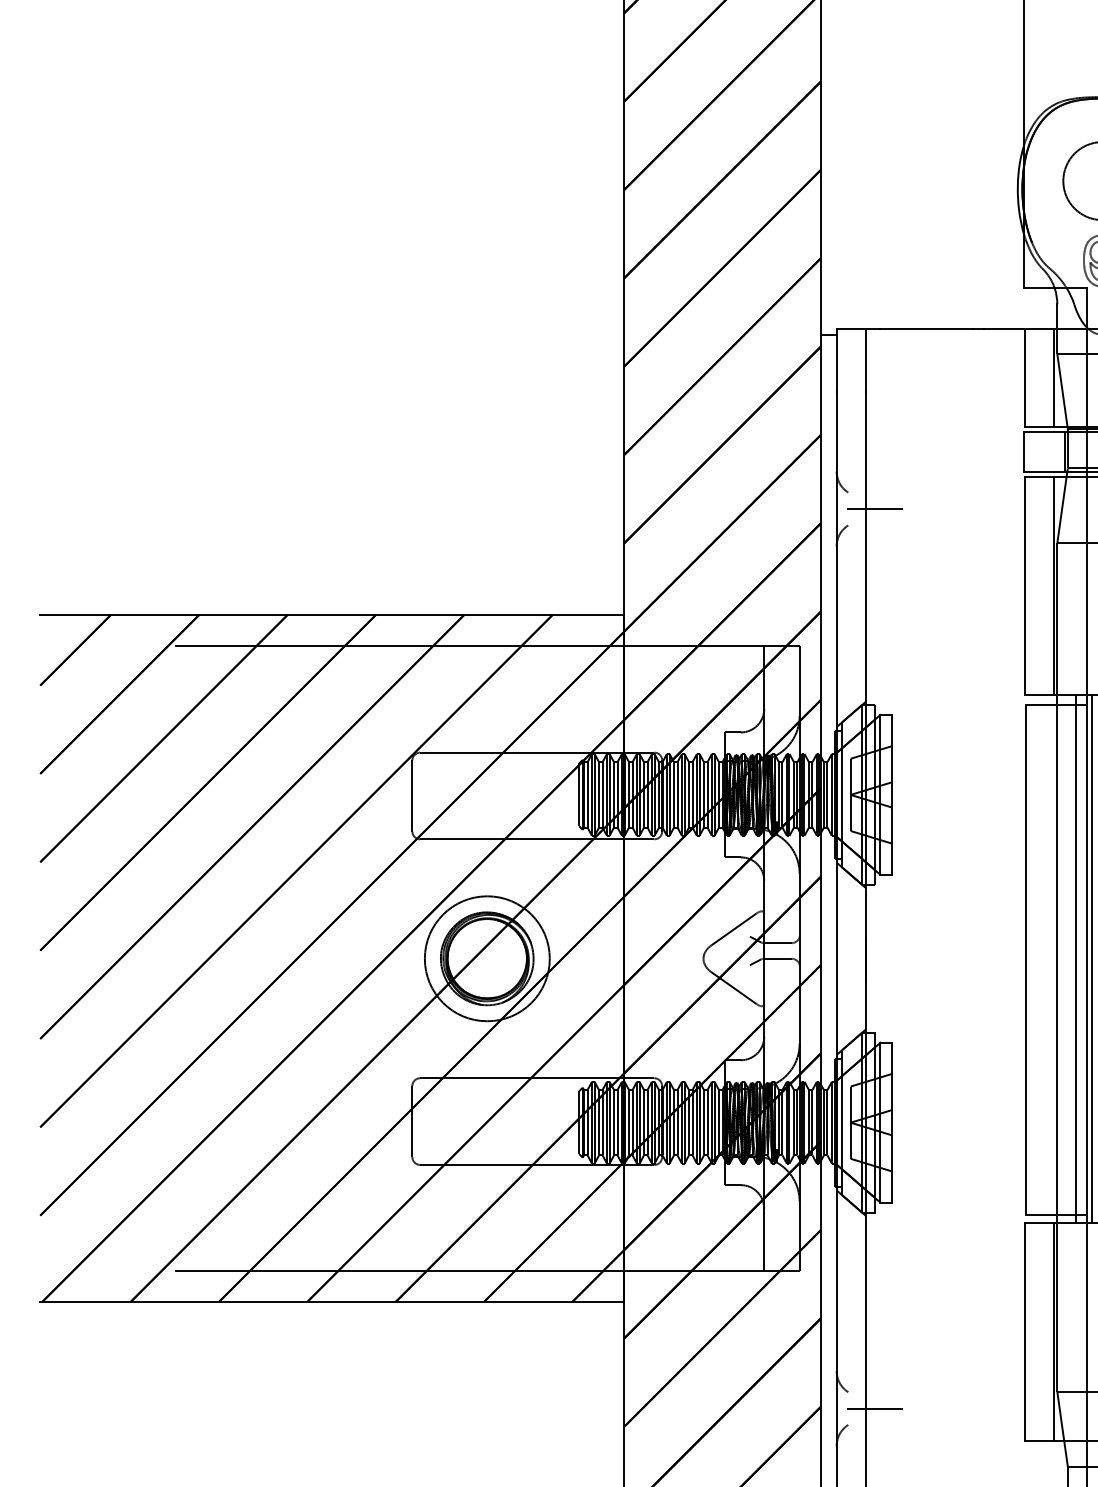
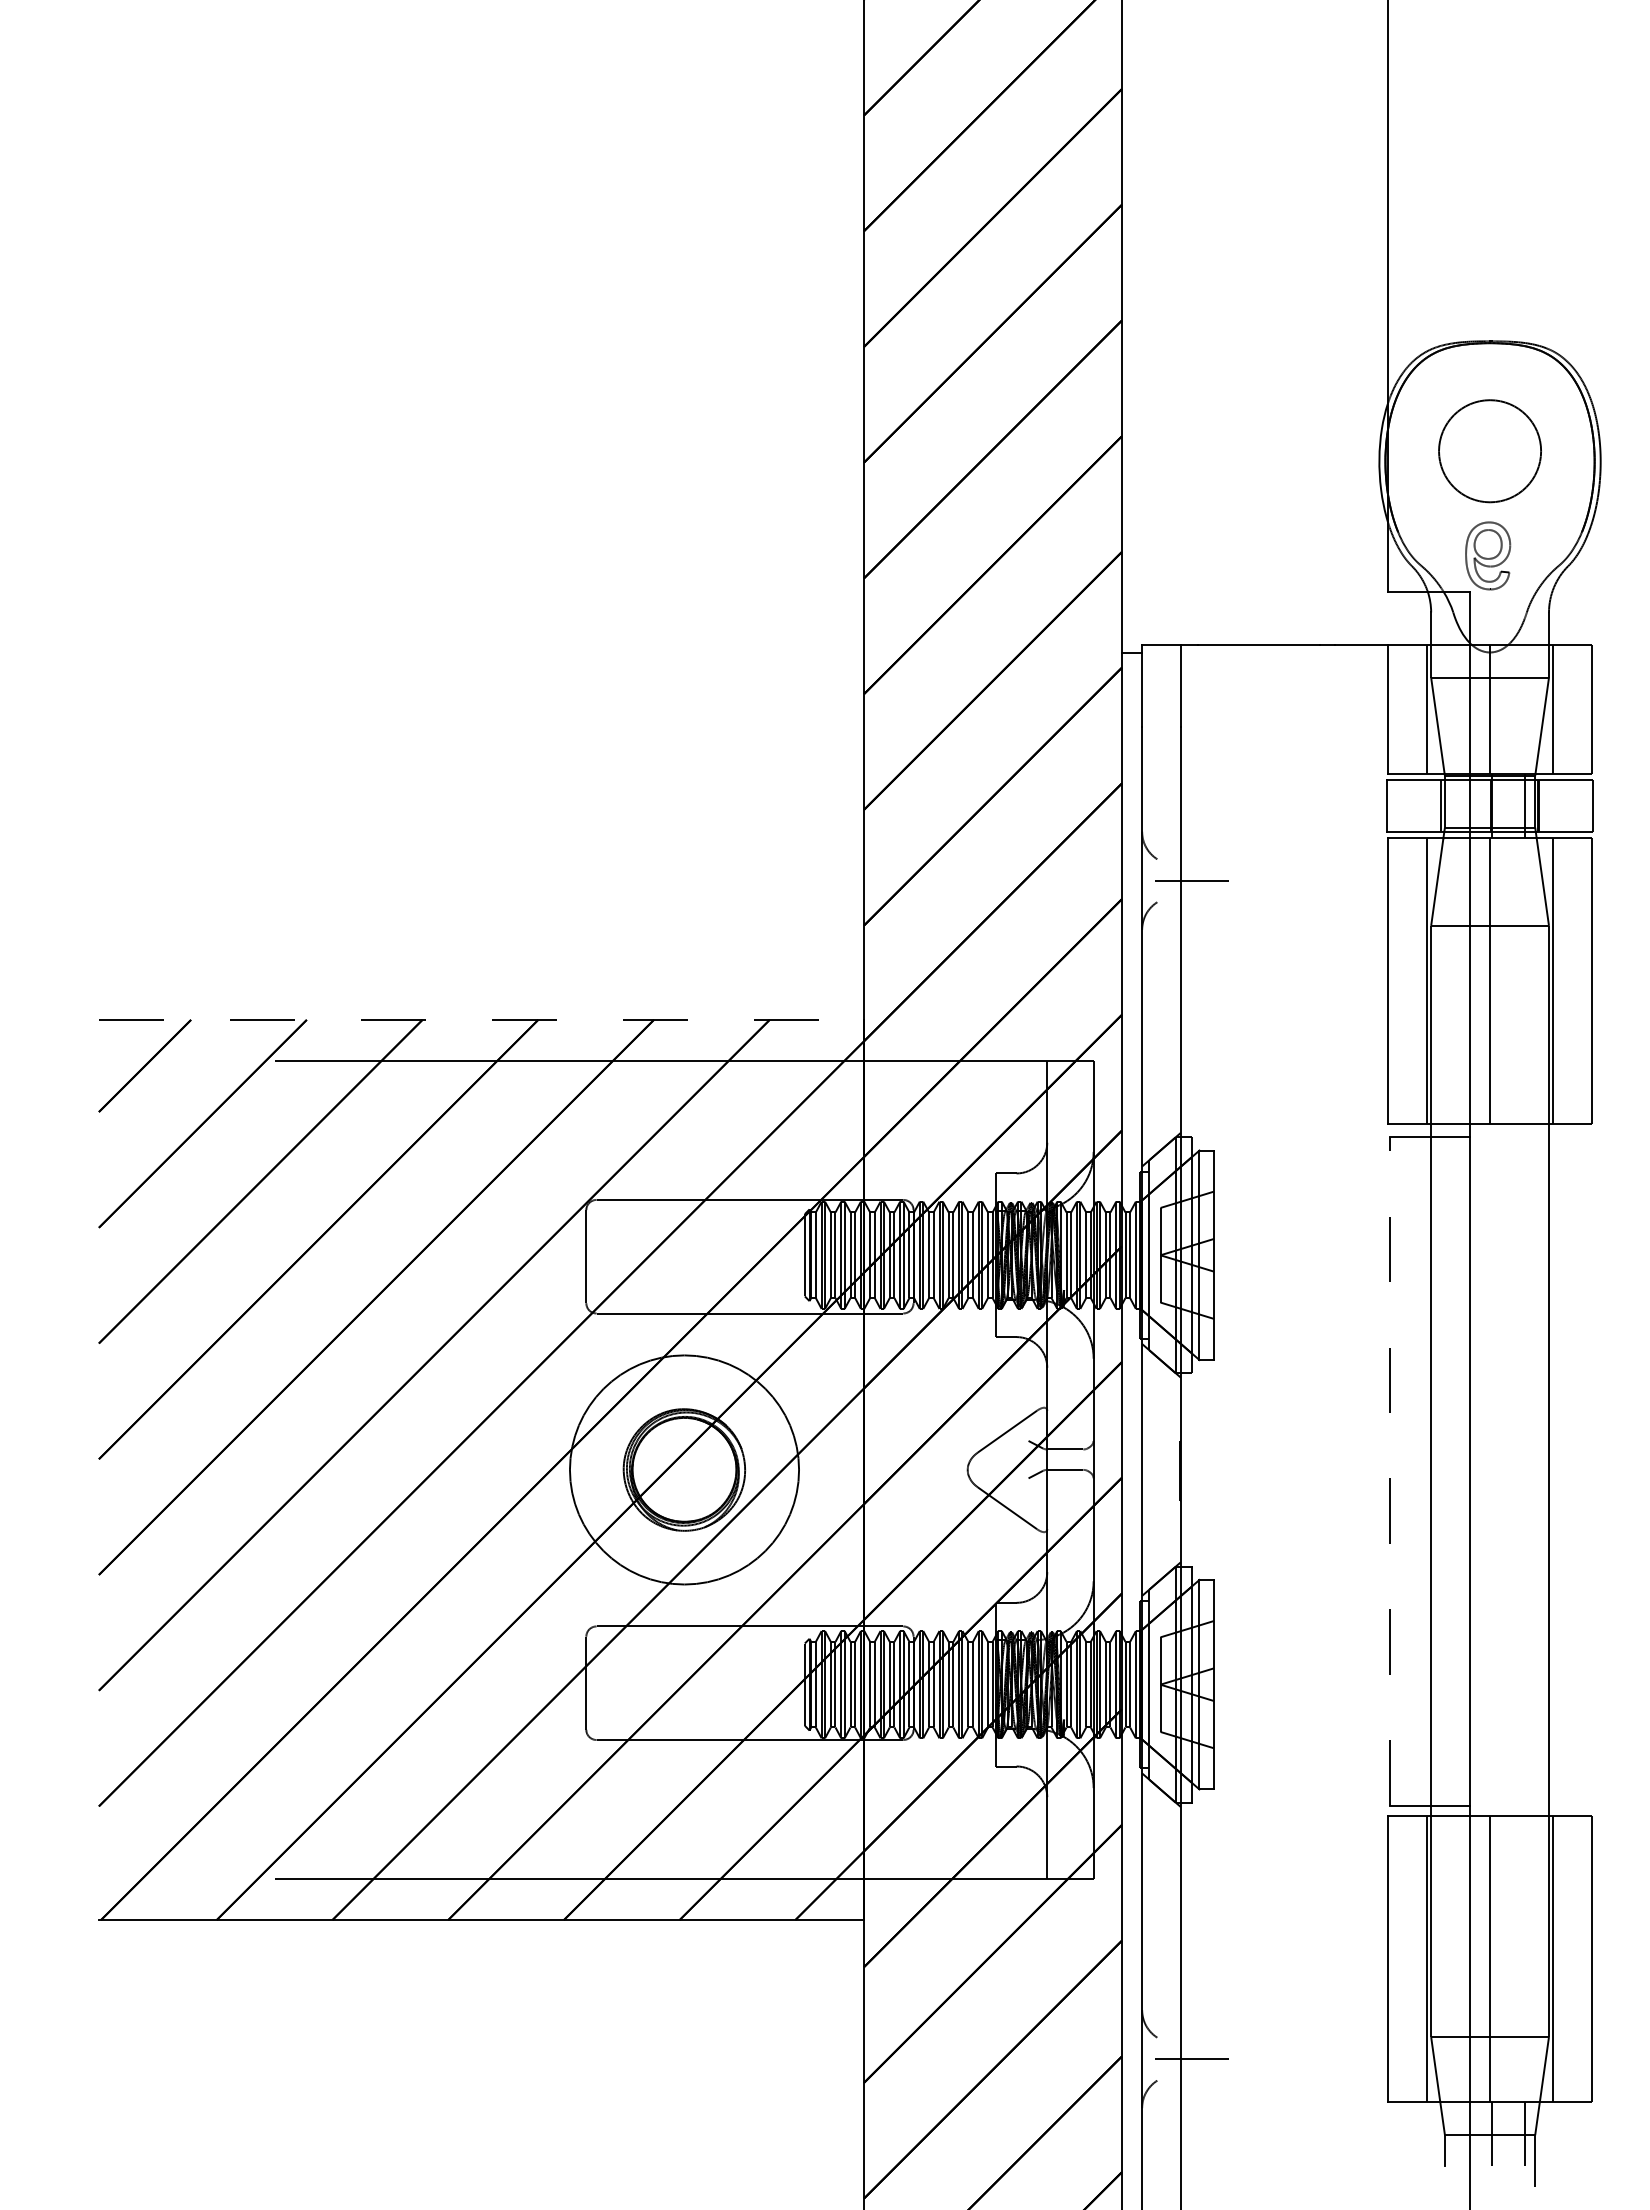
line: (332, 614) -> (481, 1019), solid -> dashed
circle: (487, 958) -> (684, 1469), size x1.4
line: (1075, 958) -> (1455, 1469), removed
line: (1092, 958) -> (1477, 1469), removed
line: (1026, 959) -> (1390, 1471), solid -> dashed

